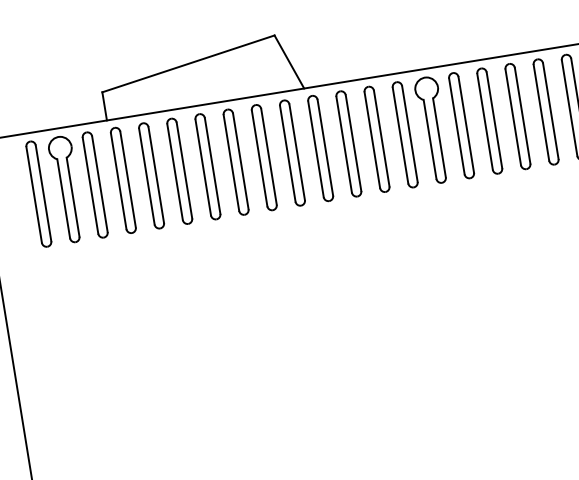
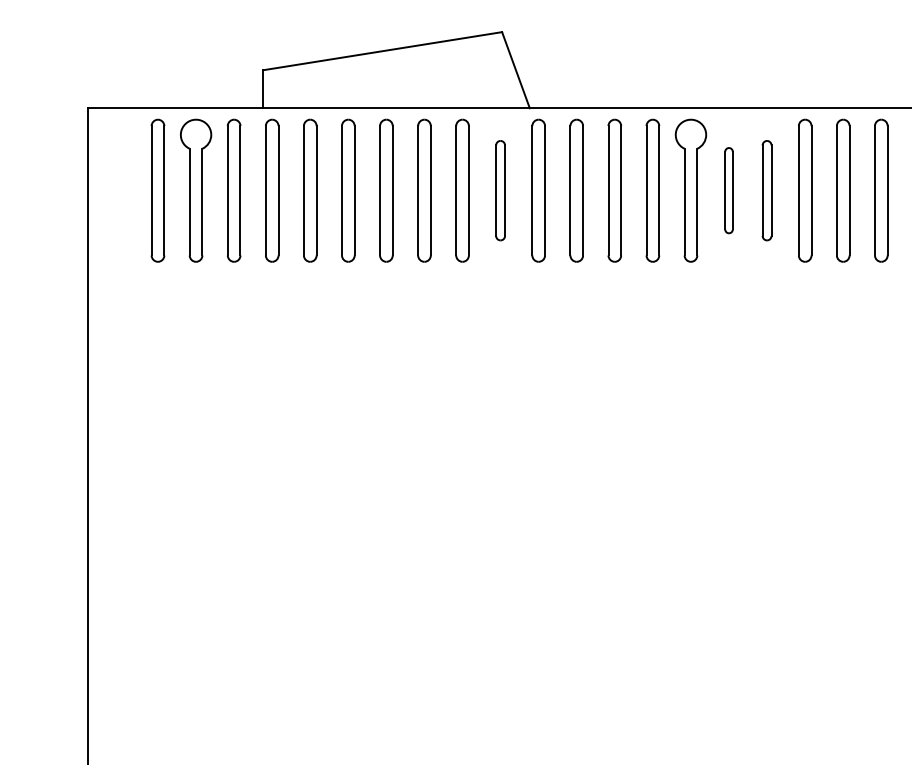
part: (489, 121) -> (766, 190), size x0.7
part: (461, 125) -> (728, 190), size x0.6
part: (292, 152) -> (500, 190), size x0.7

